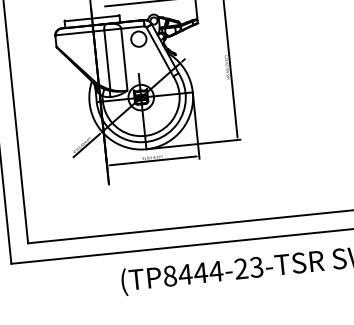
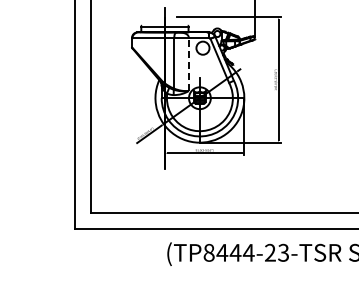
line: (123, 59) -> (188, 64), solid -> dashed

